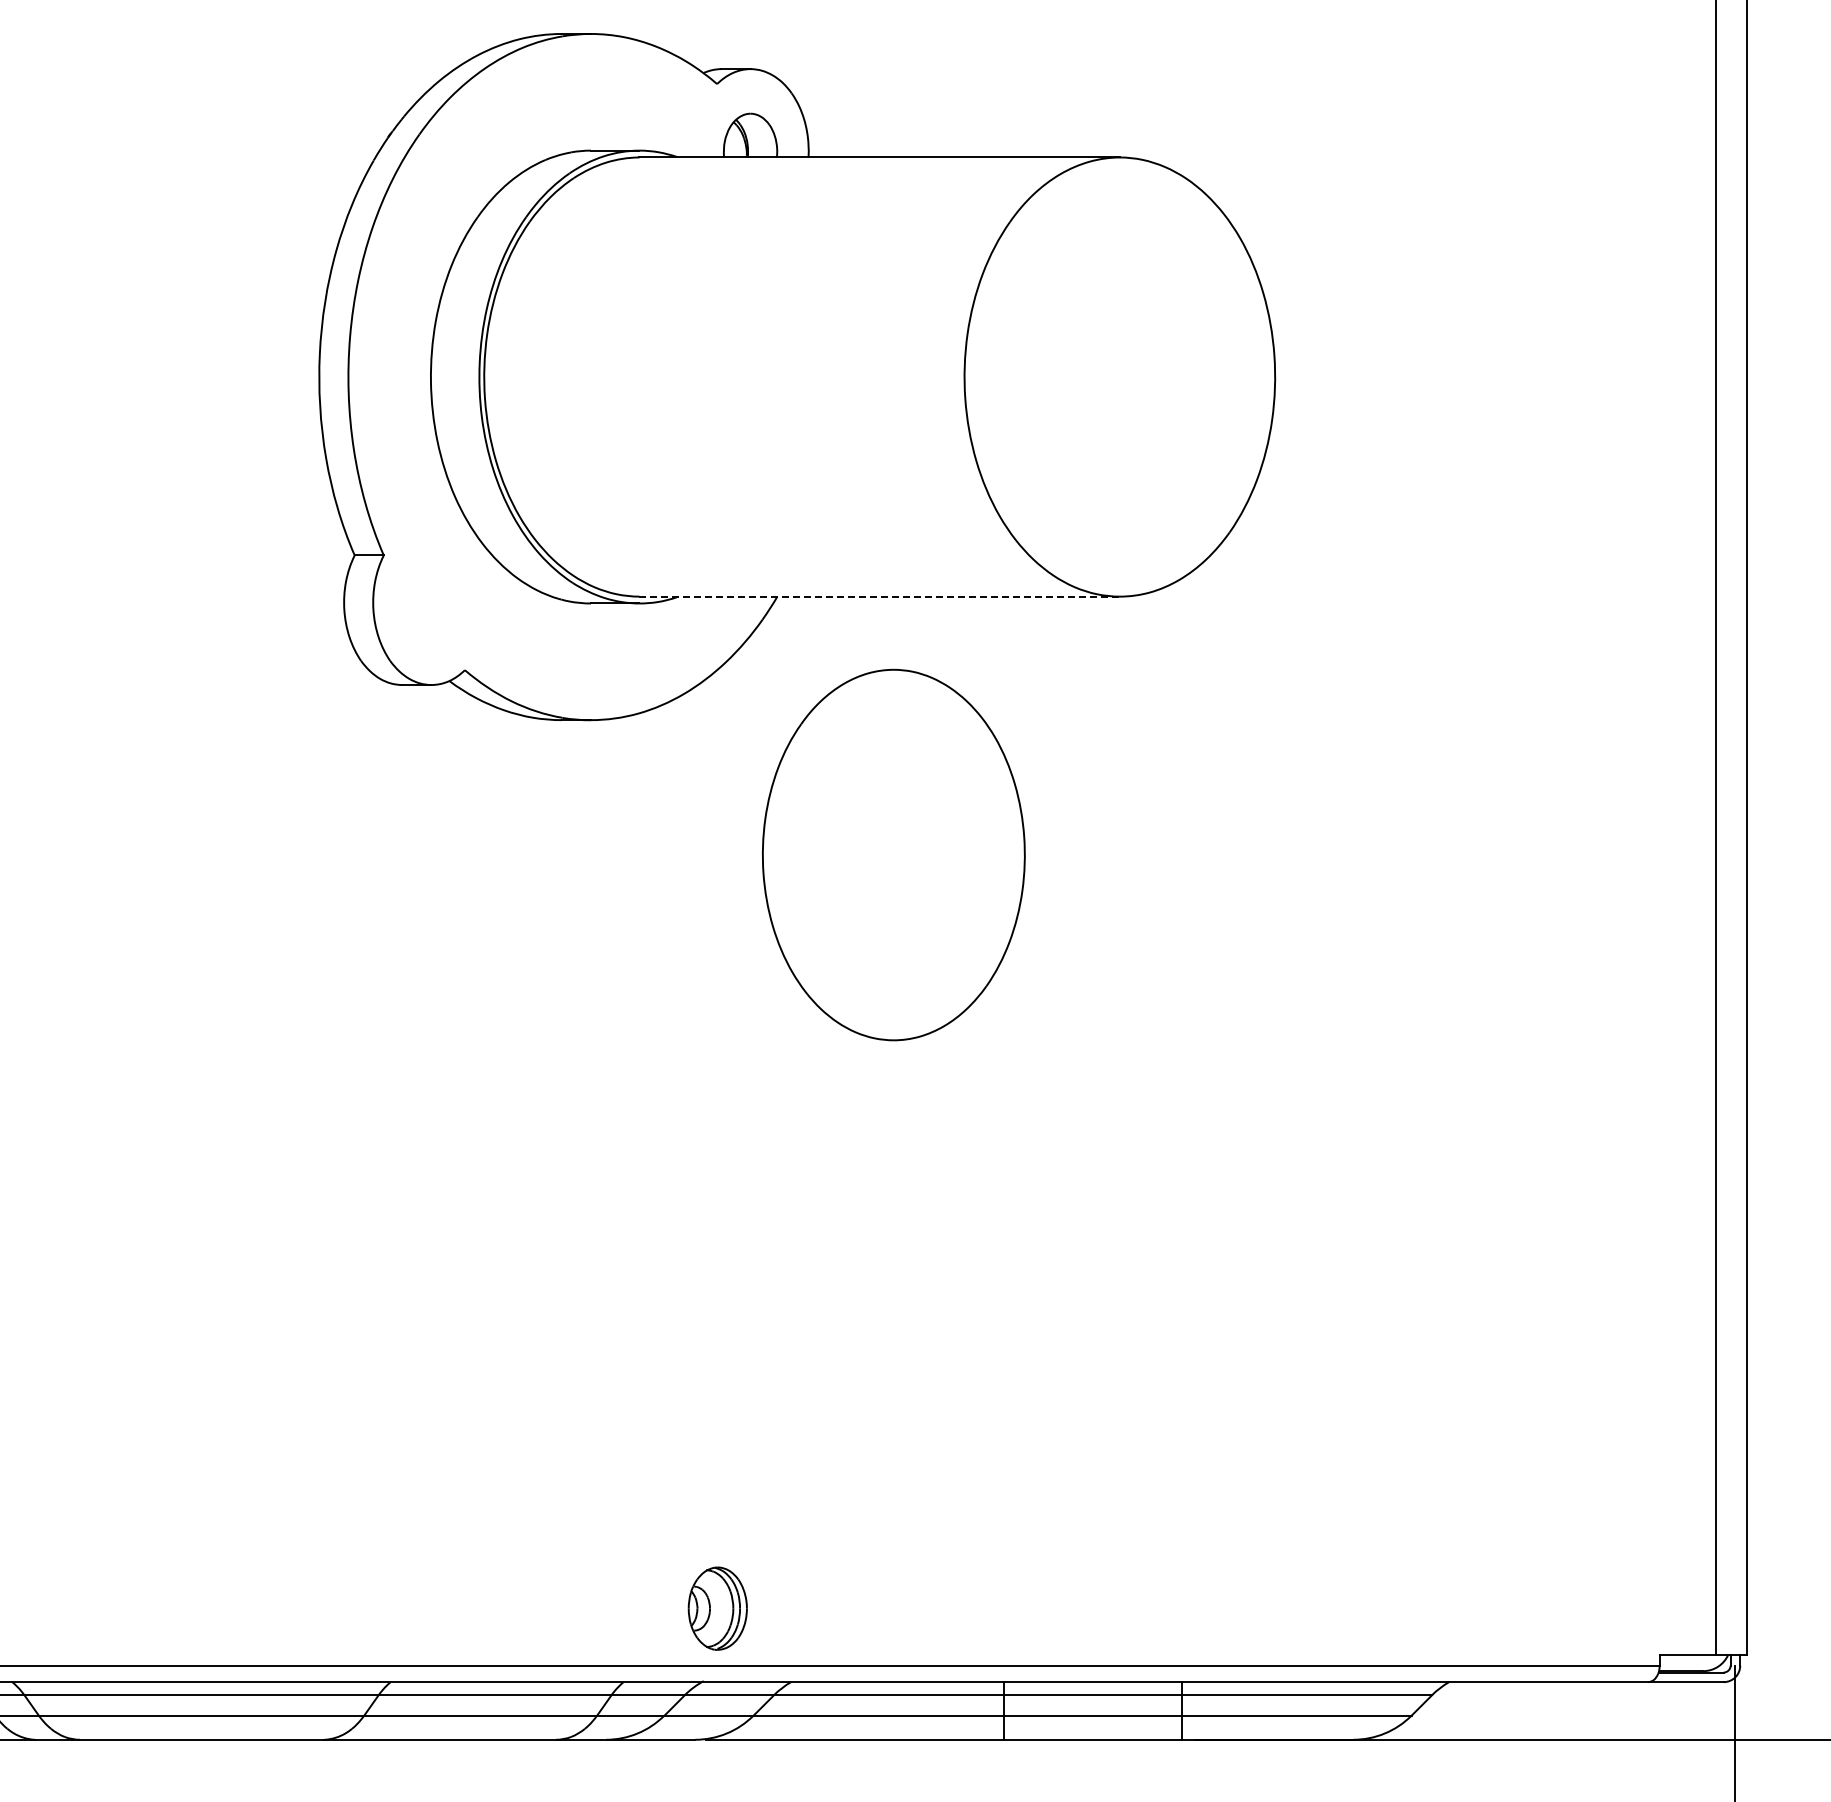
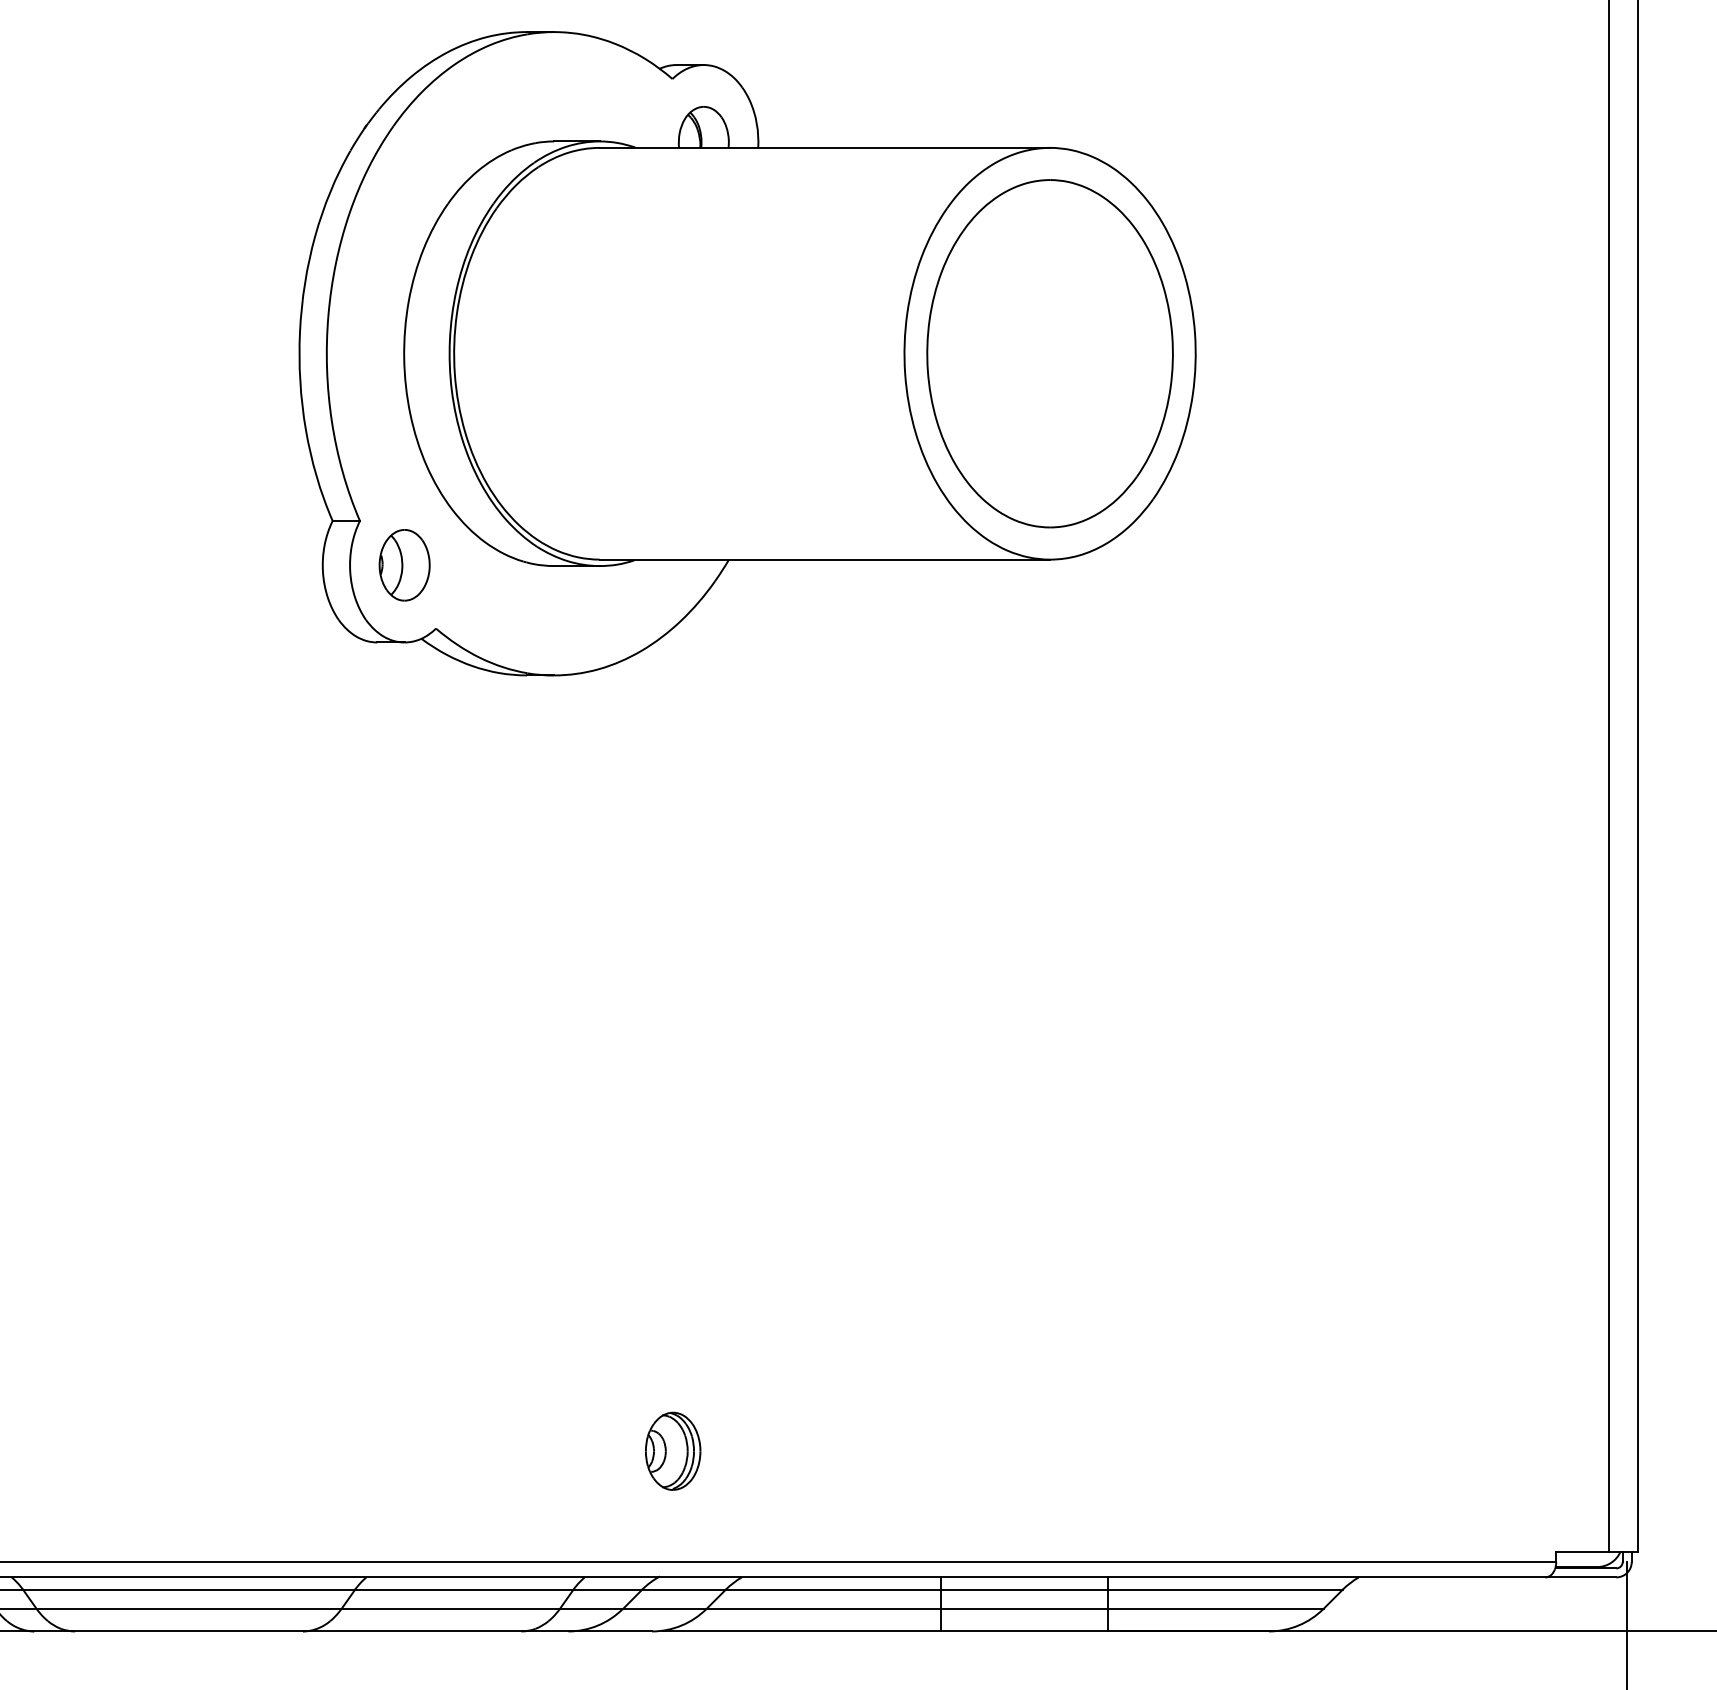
line: (880, 596) -> (825, 559), dashed -> solid
part: (431, 602) -> (404, 565), added
part: (893, 854) -> (1049, 353), moved
part: (717, 1608) -> (672, 1451), moved

